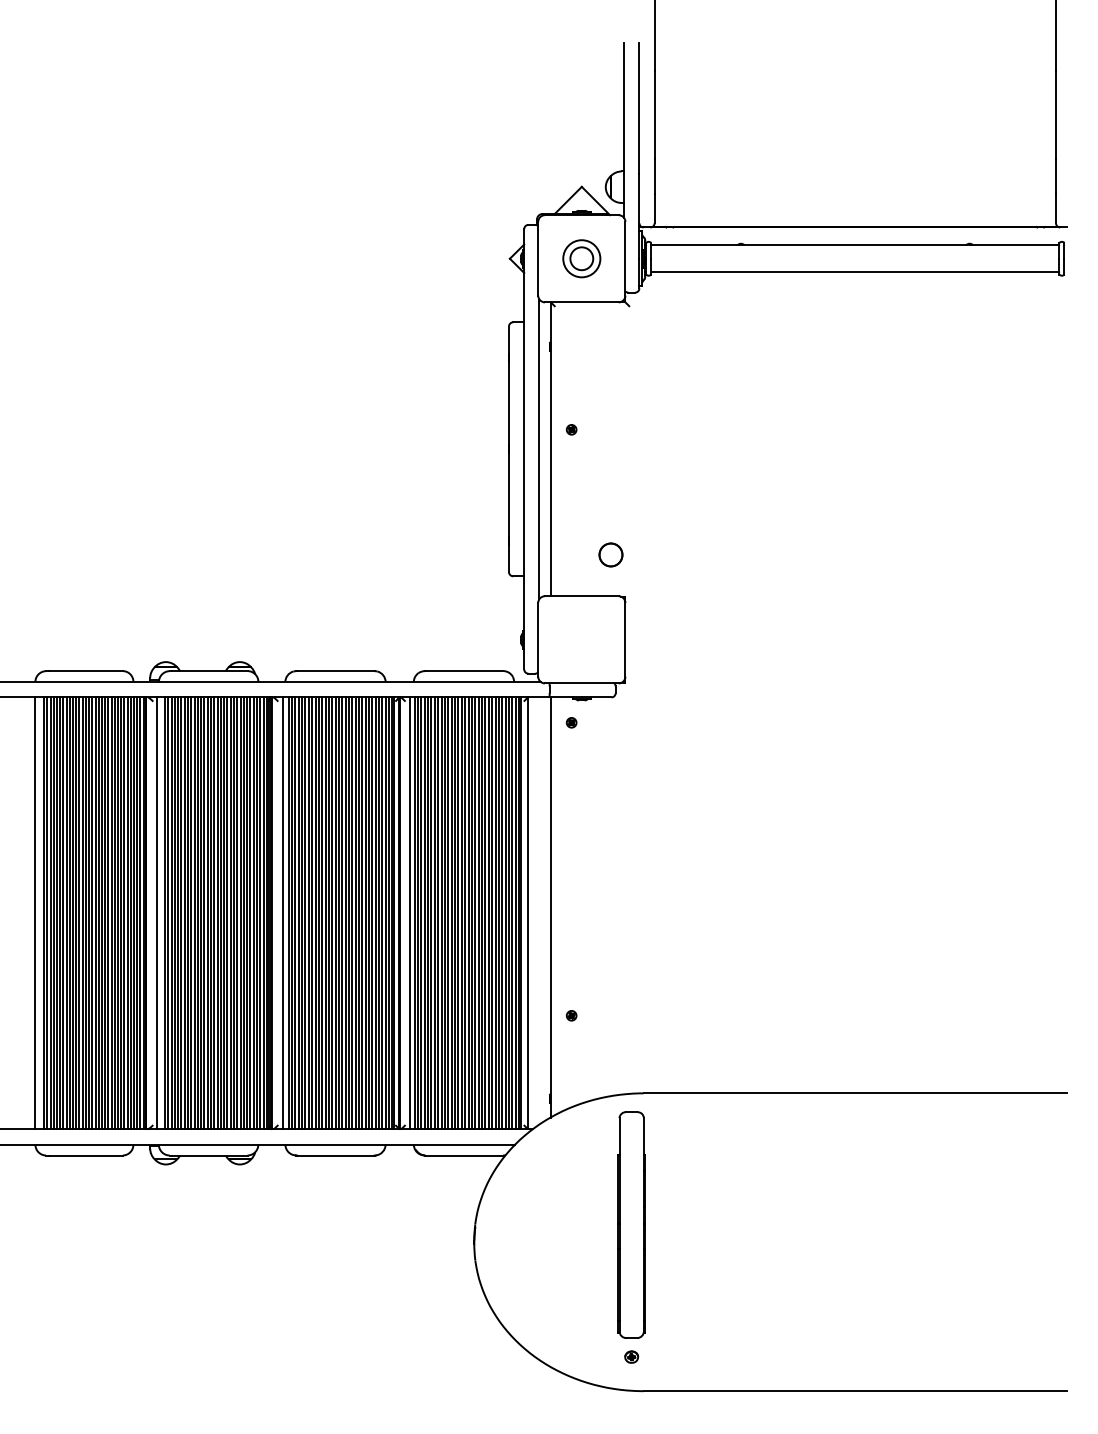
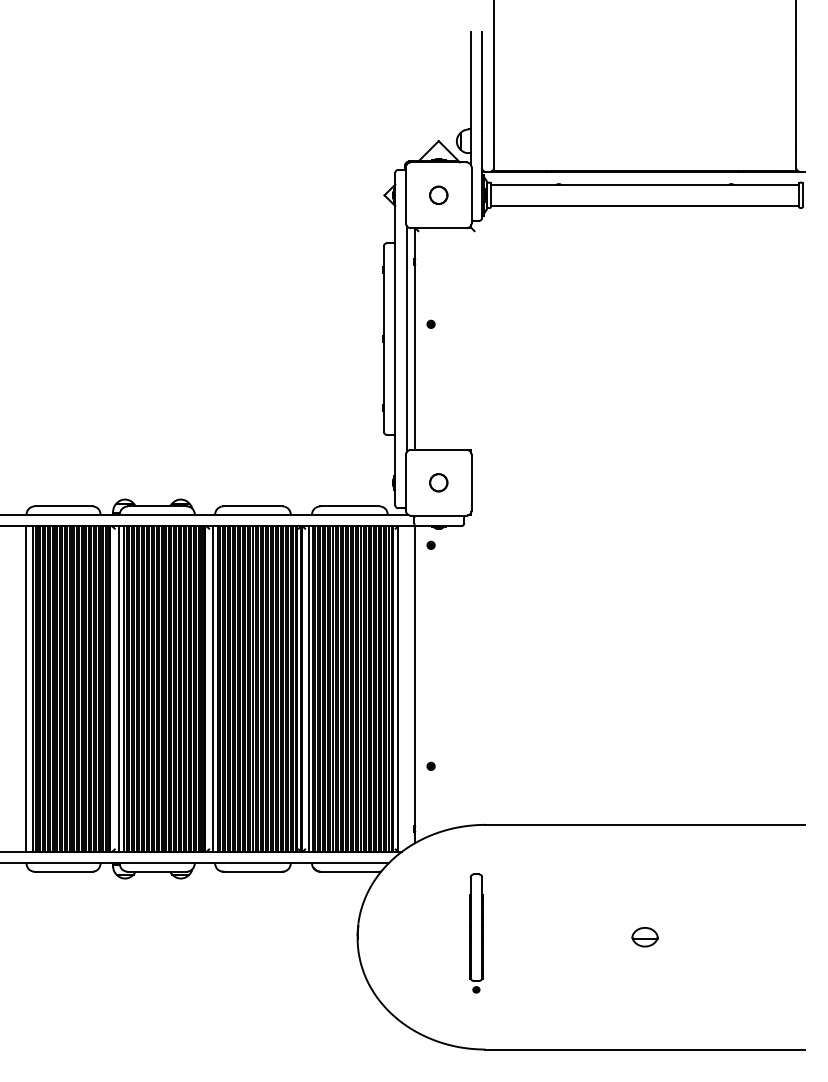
circle: (581, 258) -> (438, 195), size x0.62
circle: (610, 554) -> (438, 482), moved
part: (631, 1237) -> (476, 933), size x0.62
part: (854, 1242) -> (644, 937), added

